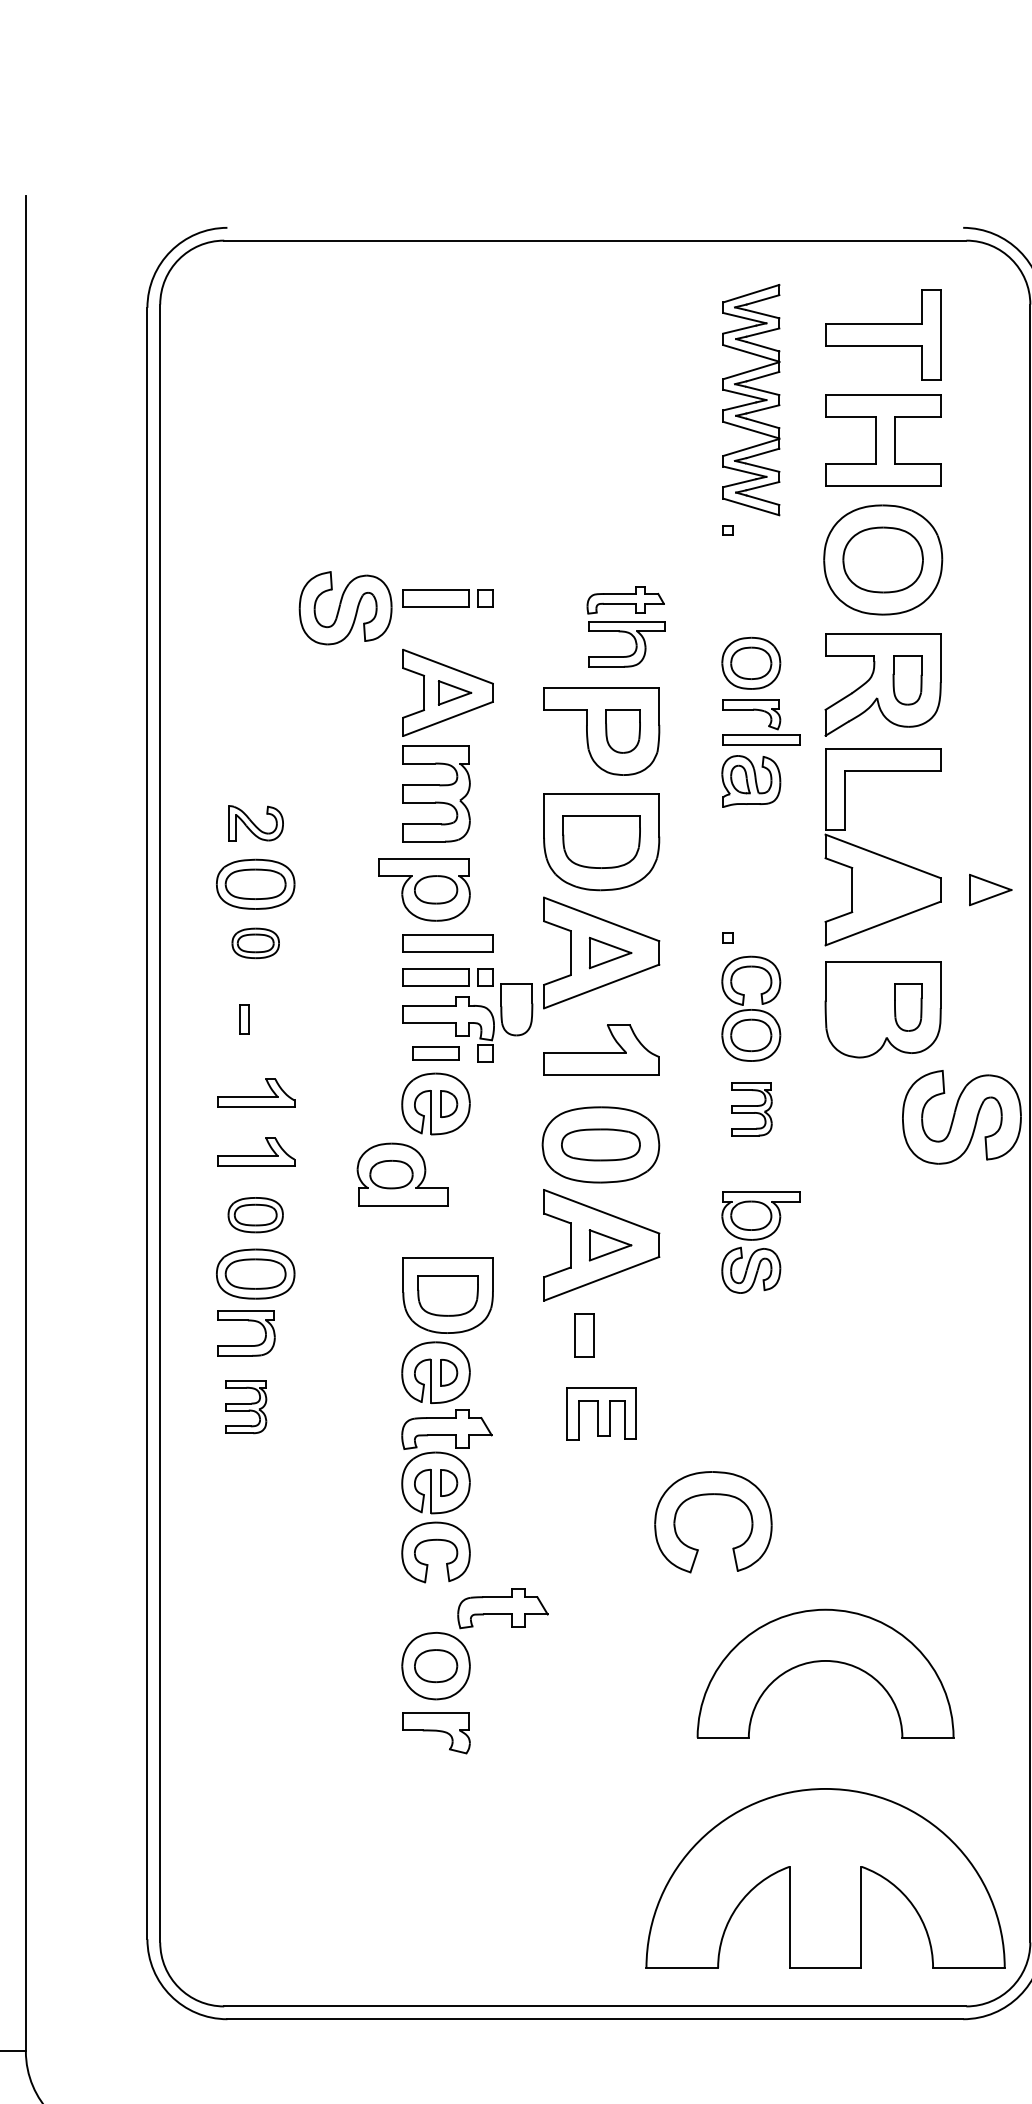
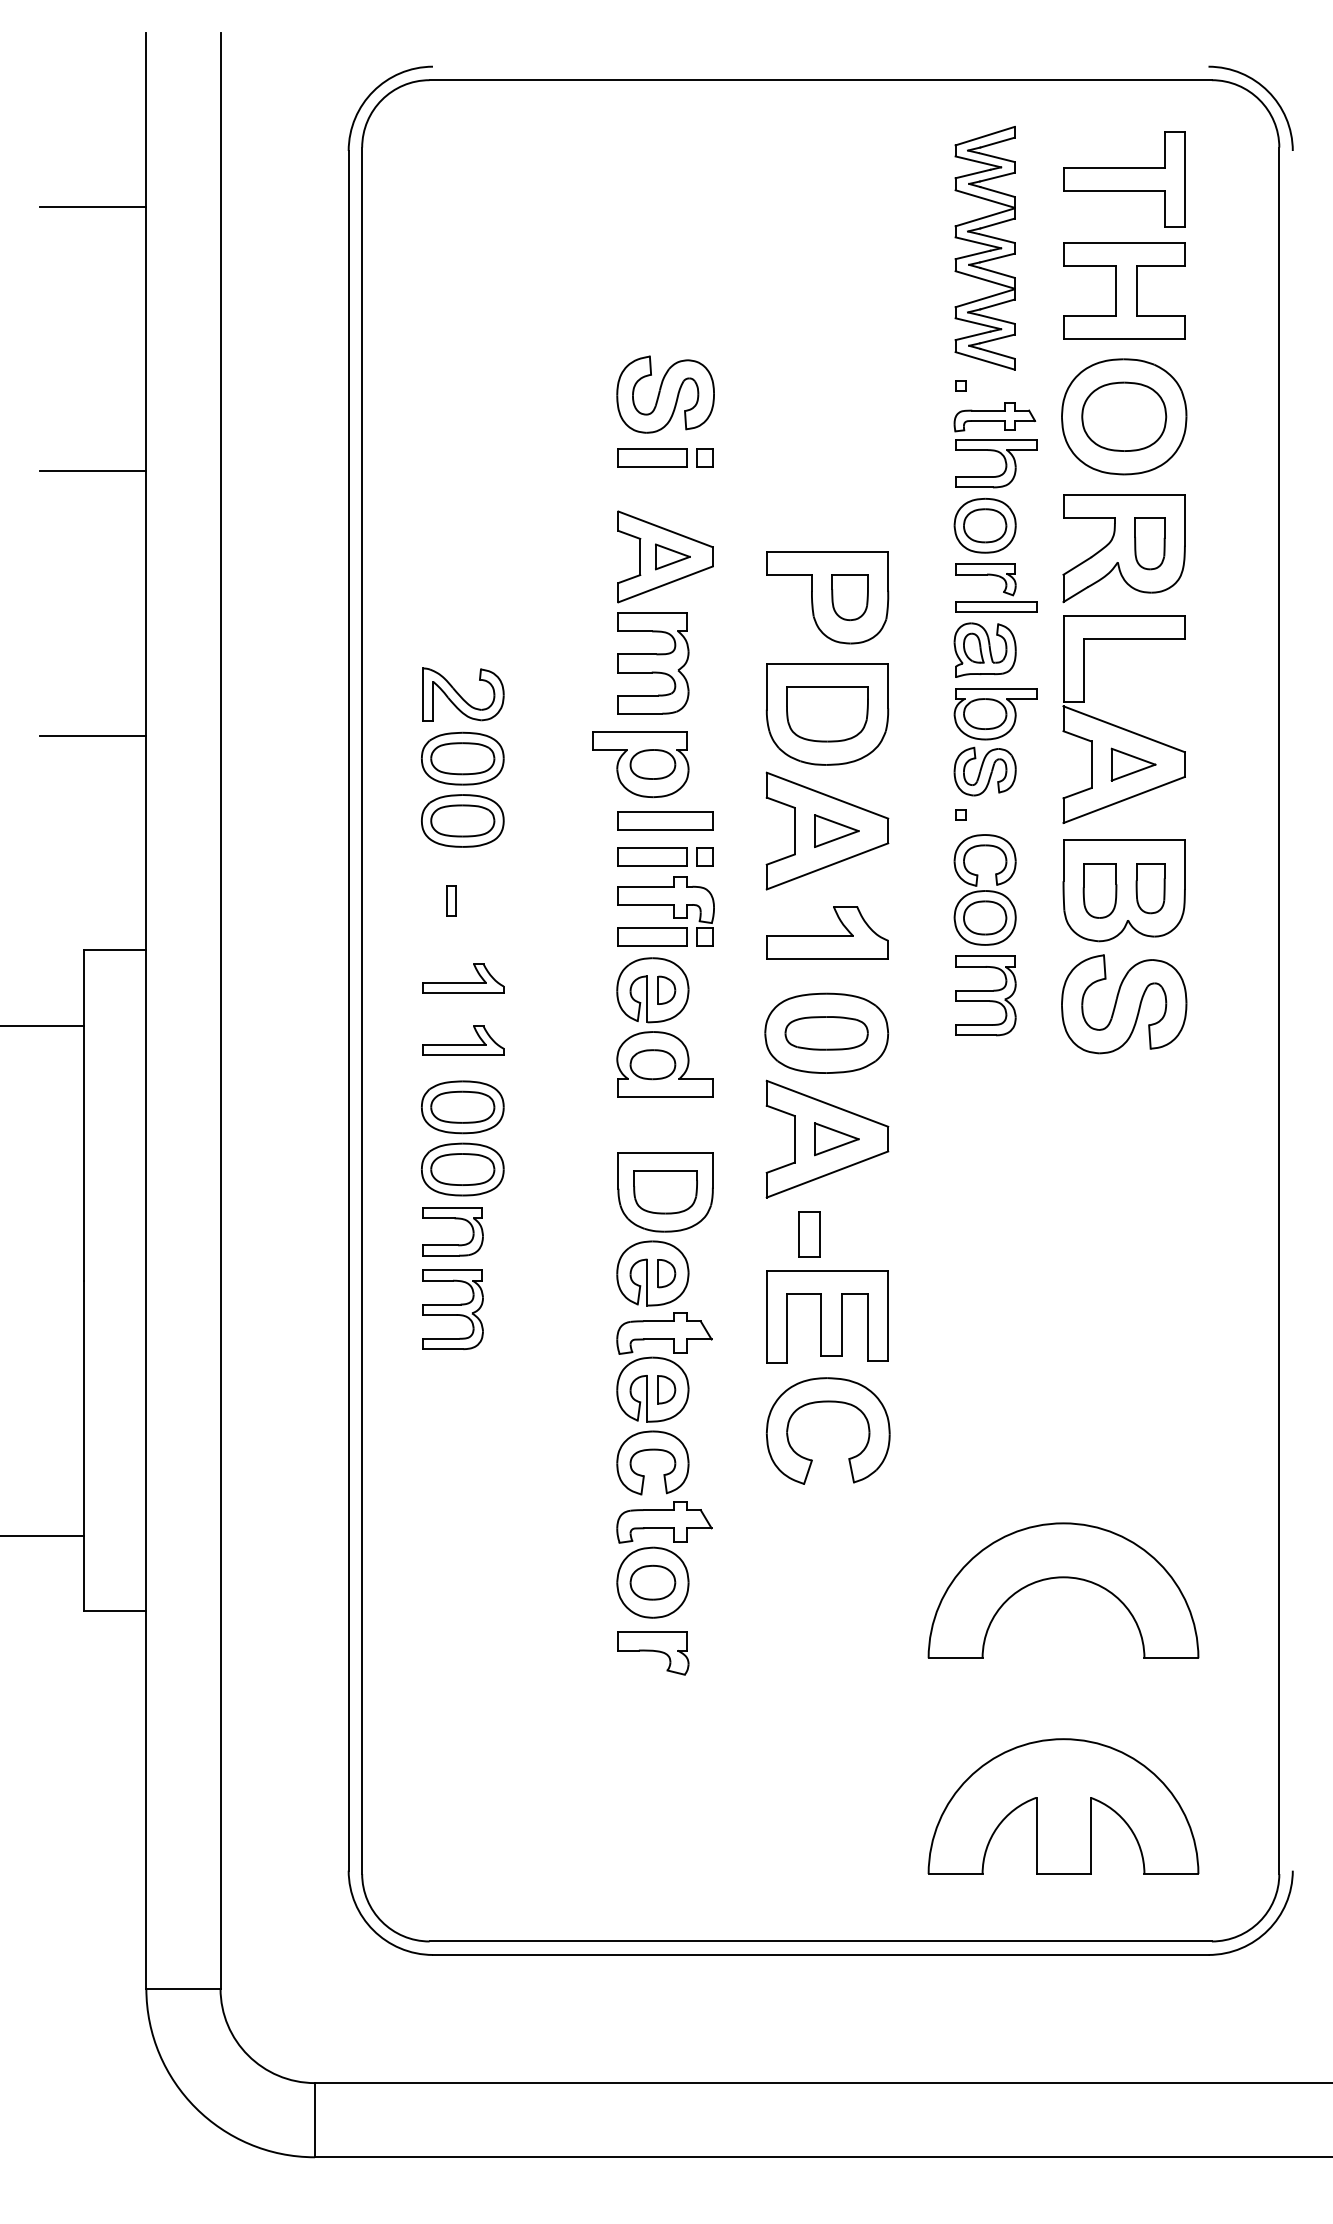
part: (345, 608) -> (665, 394), moved
part: (626, 627) -> (995, 445), moved
part: (256, 823) -> (463, 694), size x1.43
part: (990, 889) -> (1133, 764), moved
part: (255, 942) -> (462, 820), size x1.67
part: (516, 1009) -> (1099, 890), moved
part: (435, 1053) -> (652, 936), size x1.43
part: (751, 1108) -> (985, 995), size x1.43
part: (962, 1117) -> (1124, 1004), moved
part: (402, 1174) -> (664, 1064), moved
part: (255, 1215) -> (462, 1107), size x1.43
part: (761, 1242) -> (995, 742), moved
part: (245, 1406) -> (452, 1309), size x1.43
part: (601, 1413) -> (827, 1316), size x1.67
part: (712, 1495) -> (827, 1402), moved
part: (503, 1608) -> (664, 1522), moved
part: (825, 1878) -> (1063, 1806), size x0.71

